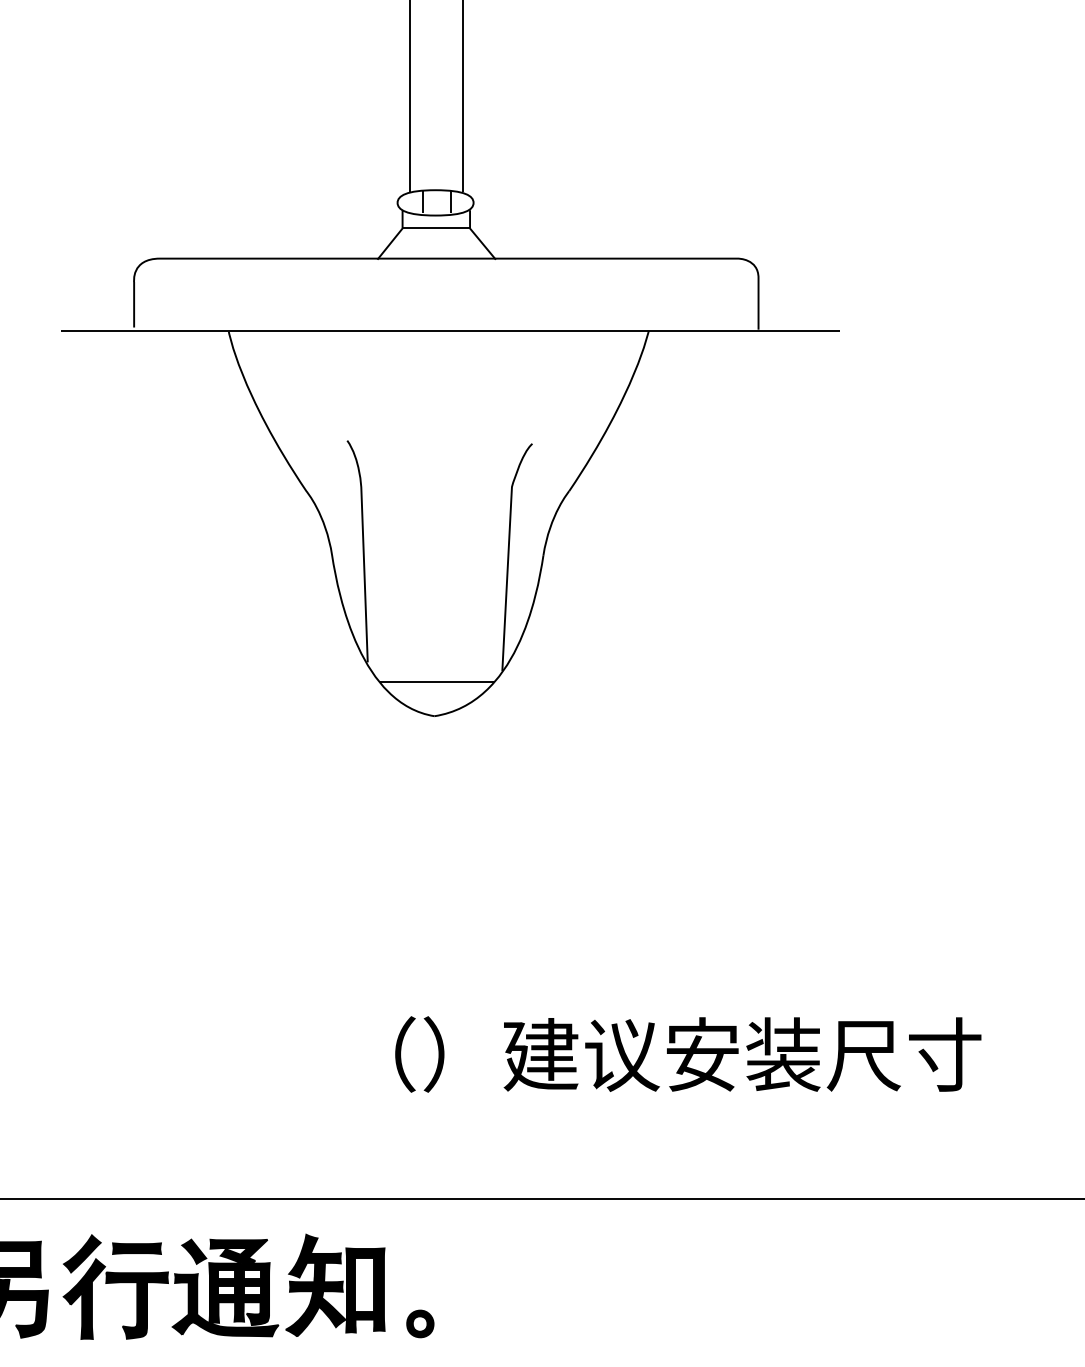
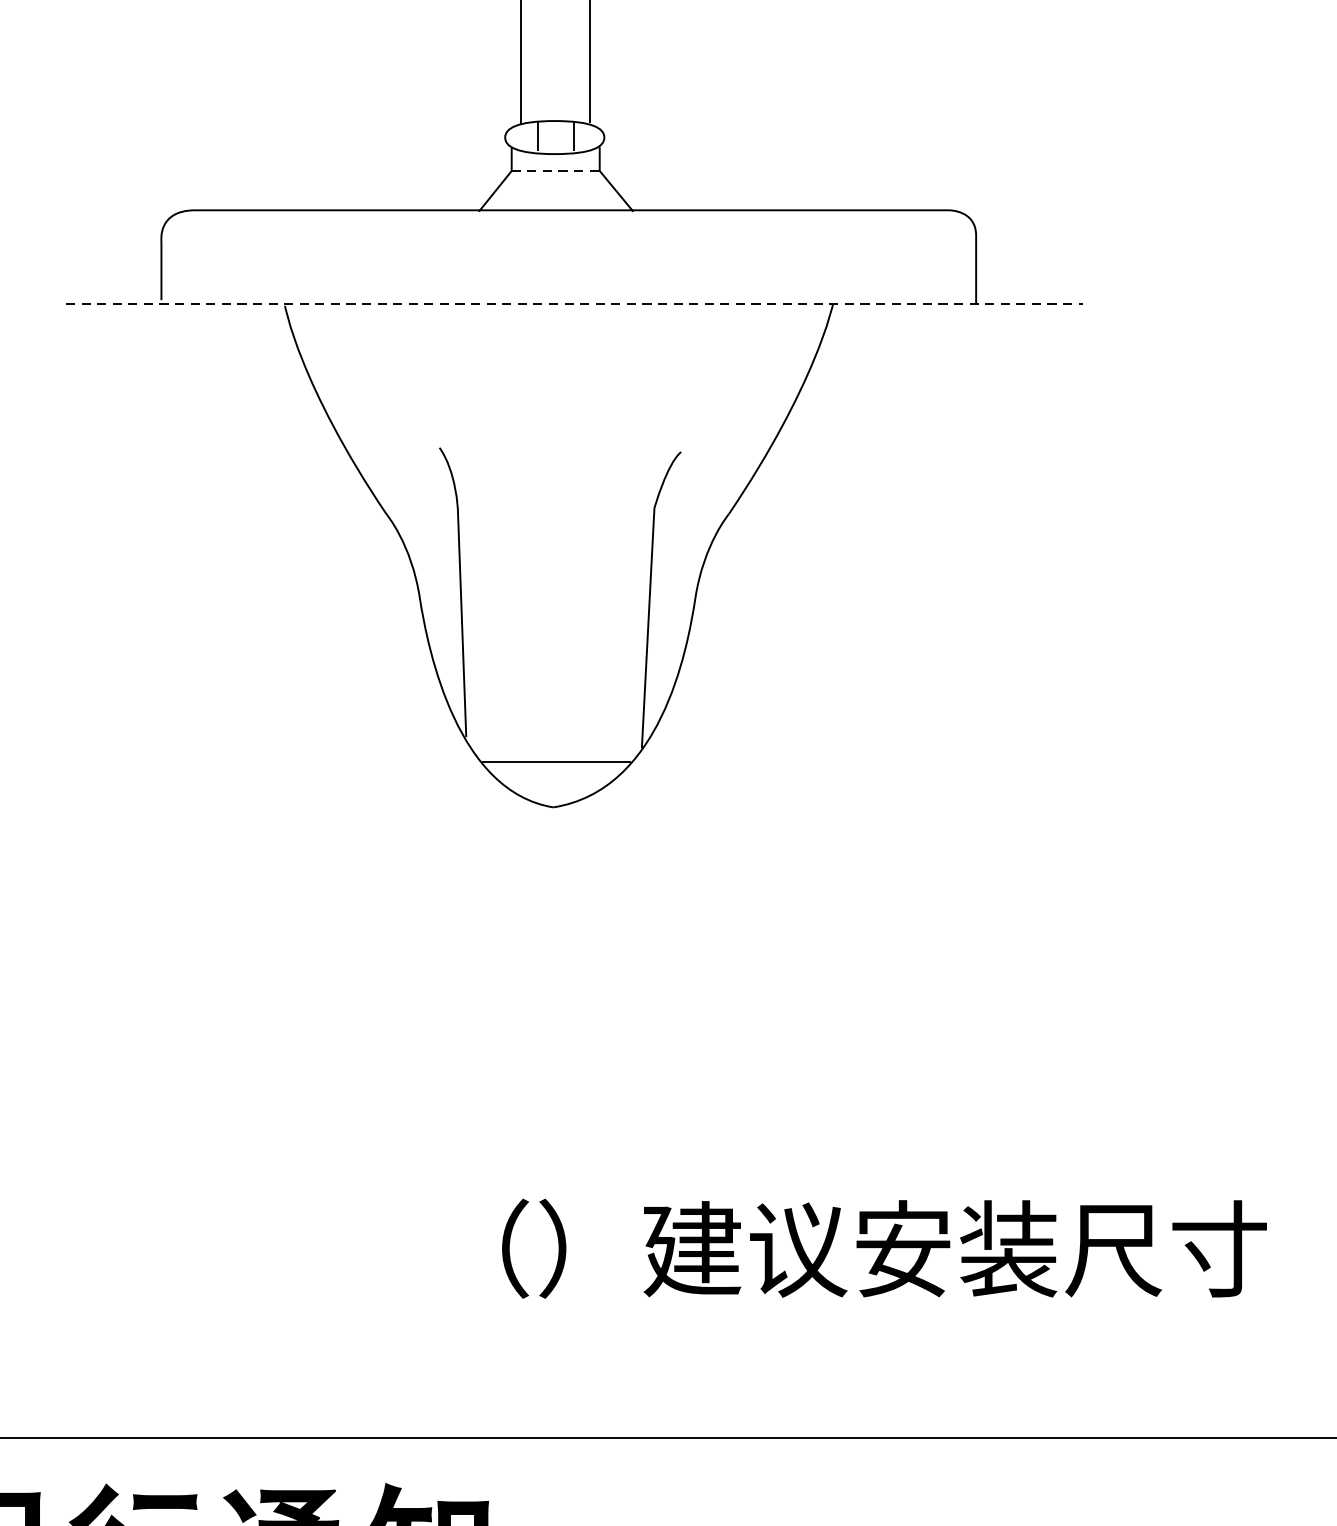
line: (436, 228) -> (555, 170), solid -> dashed
line: (450, 330) -> (574, 304), solid -> dashed

